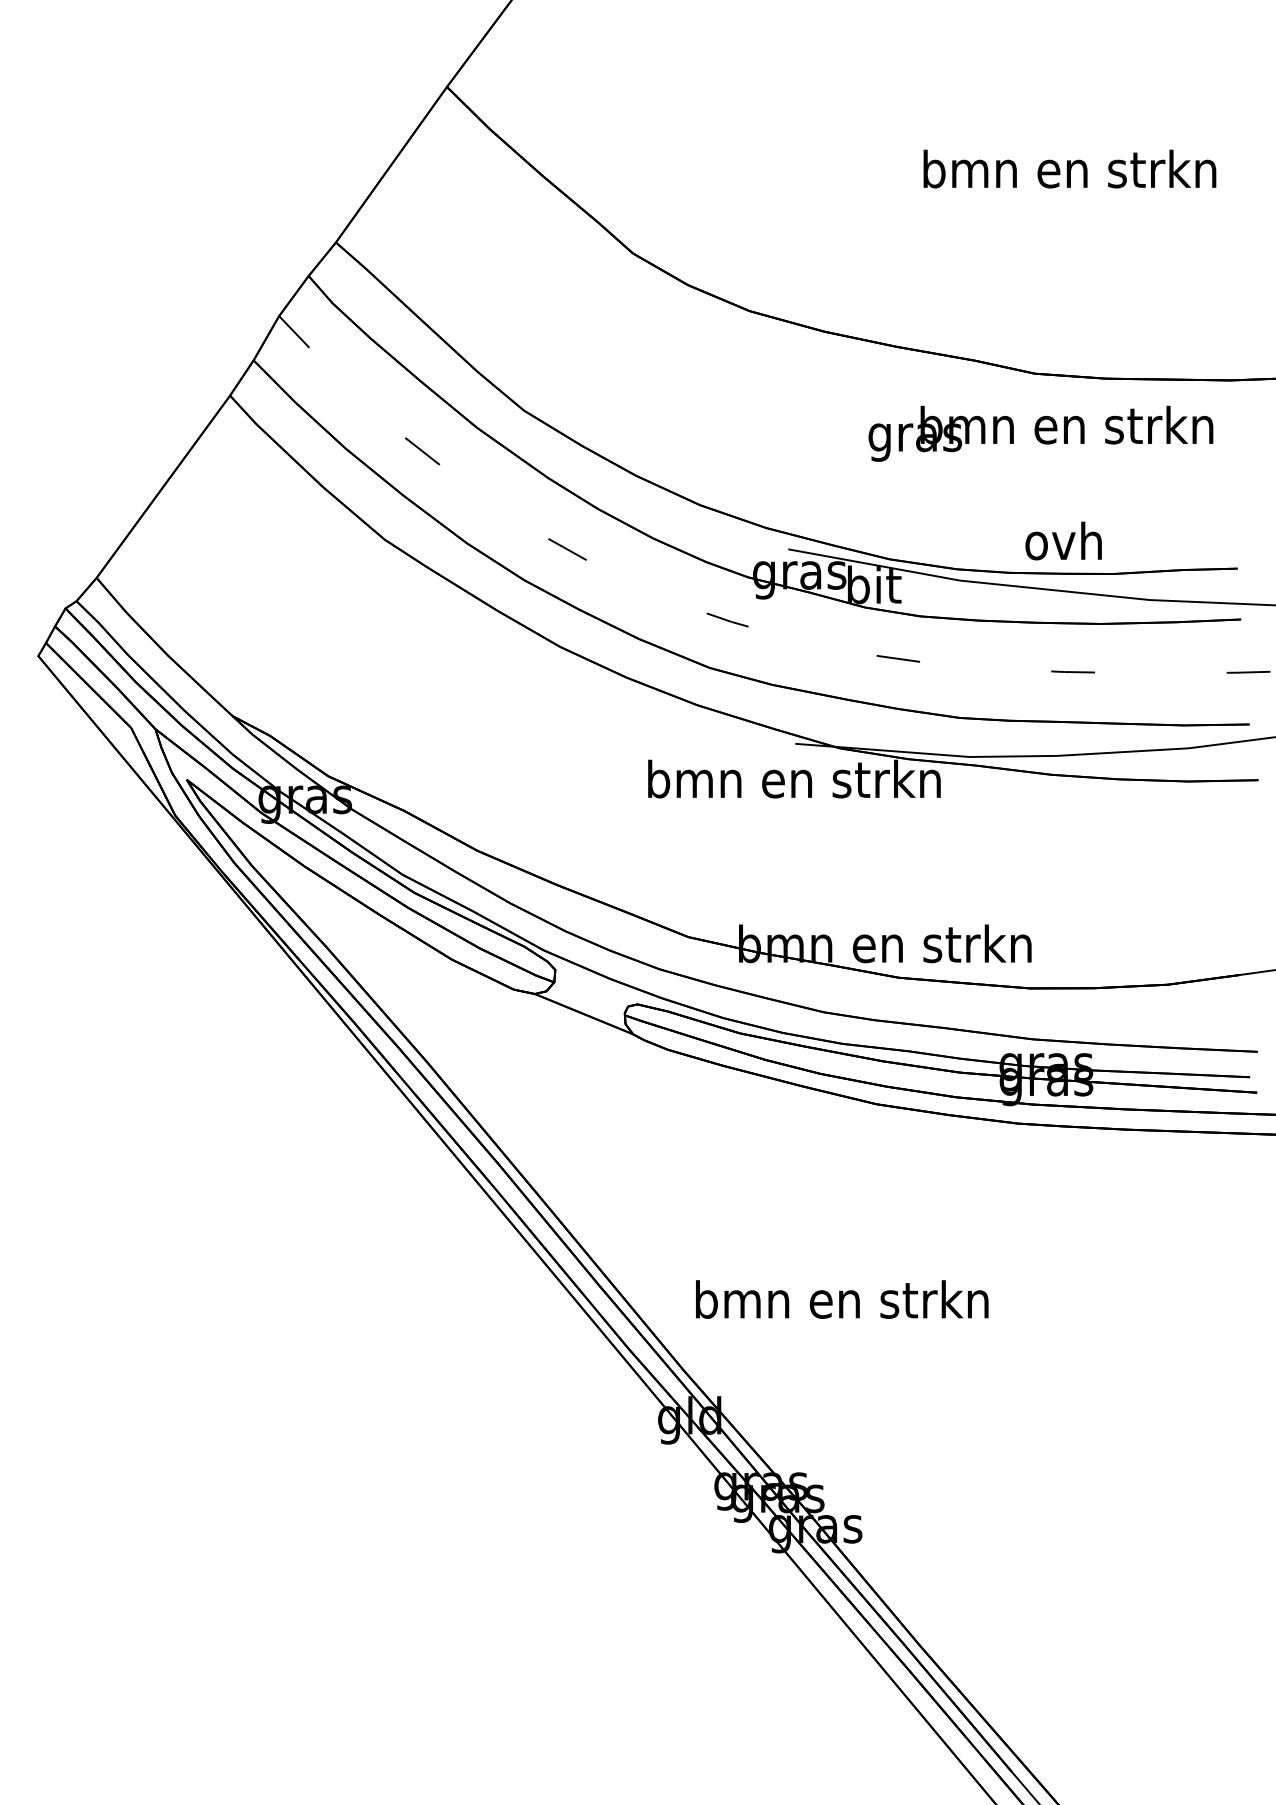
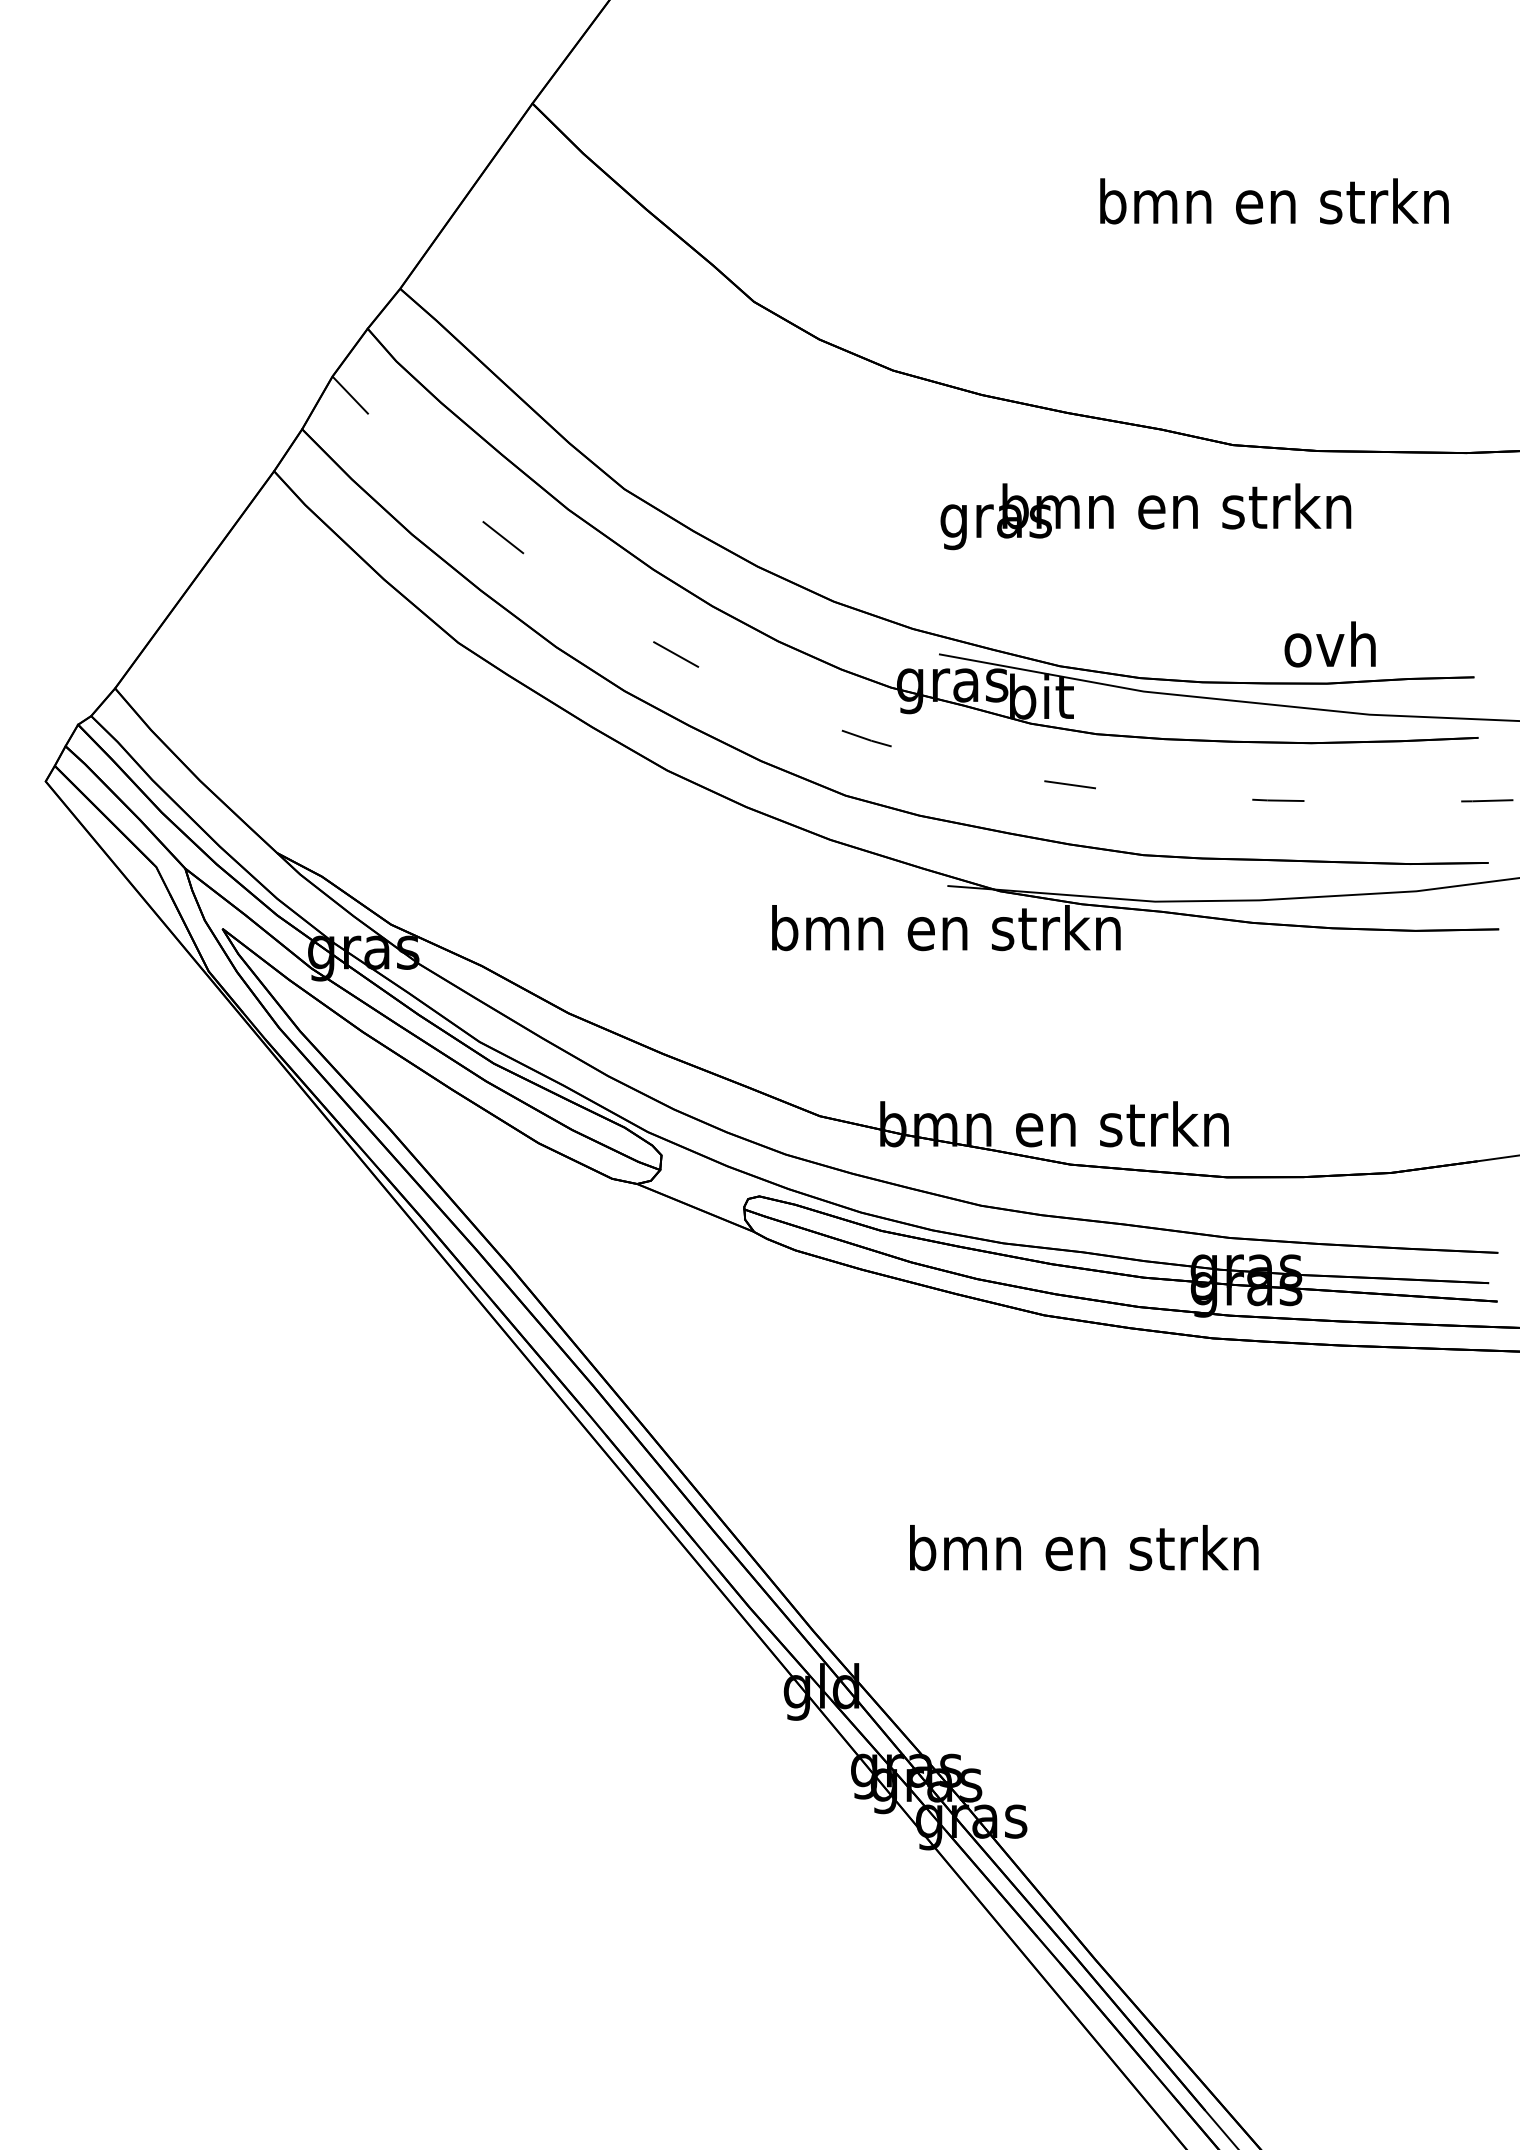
text: (1040, 433) -> (1145, 516), moved
text: (1063, 540) -> (1329, 643), moved
text: (842, 1299) -> (1084, 1547), moved

